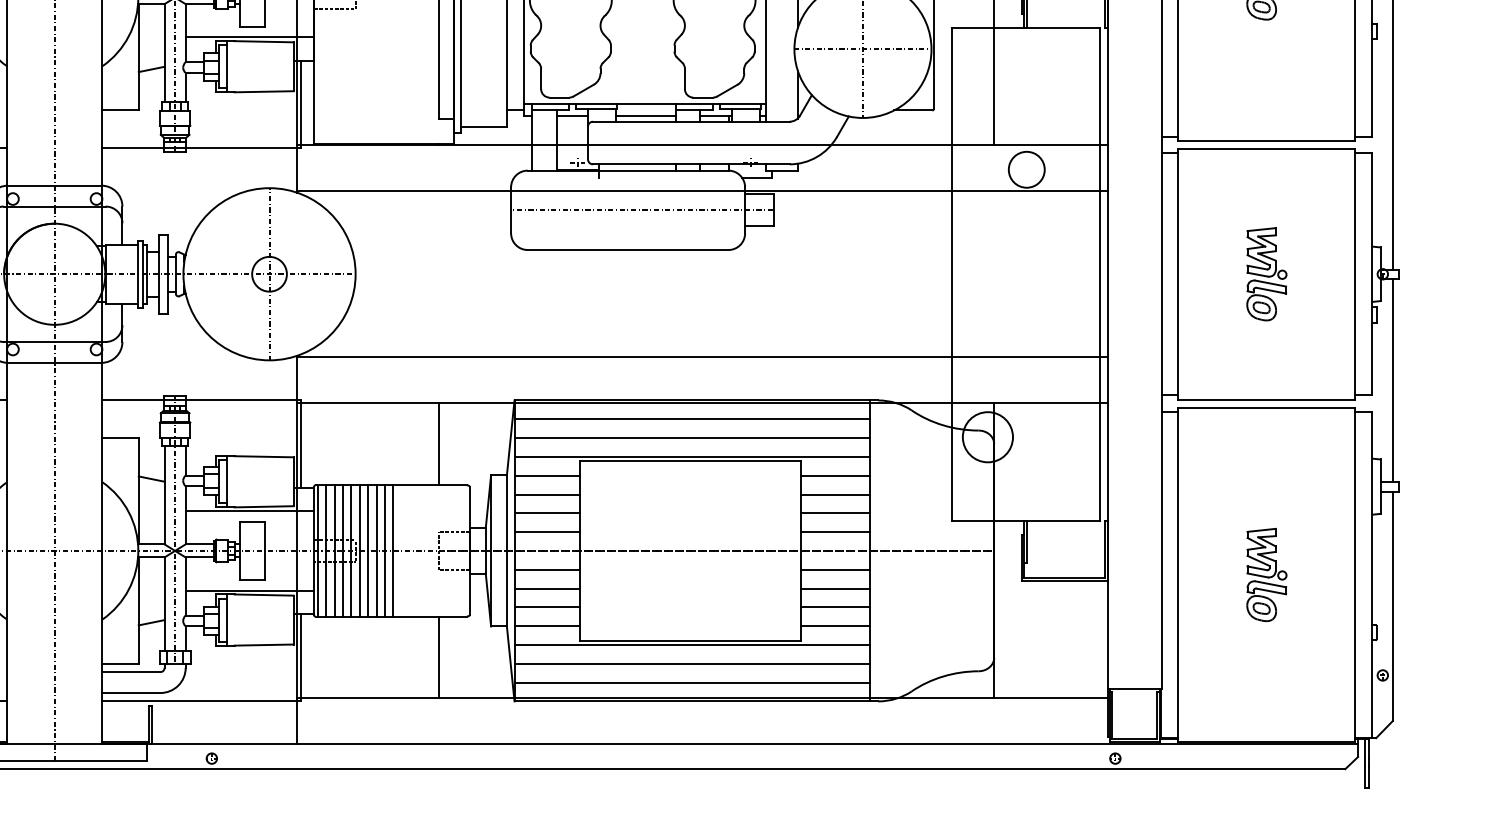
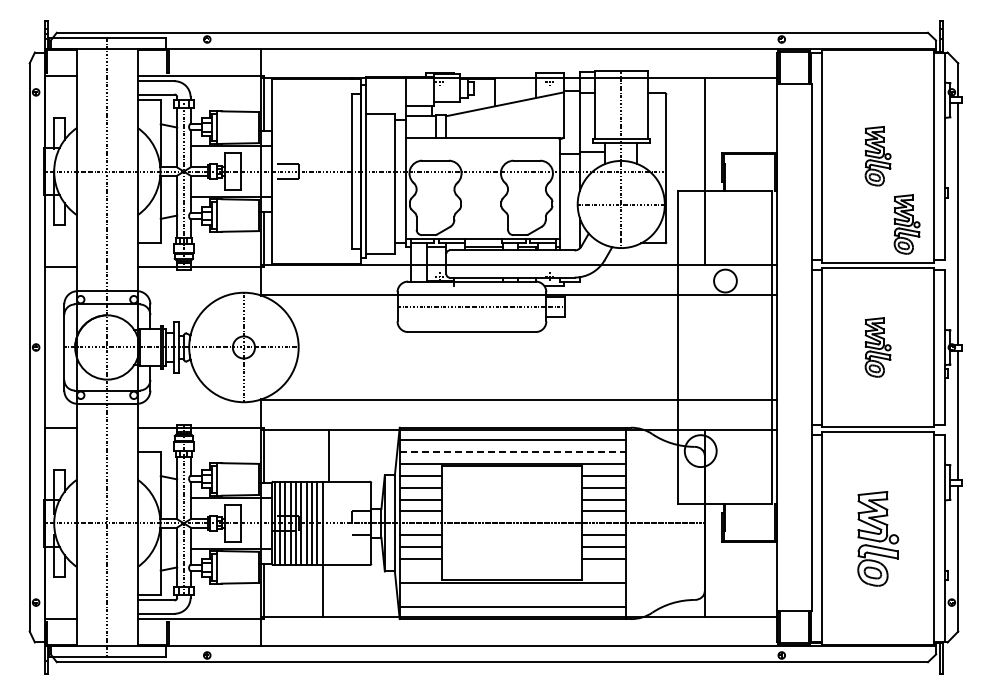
part: (1311, 80) -> (906, 224), added
line: (693, 437) -> (513, 451), solid -> dashed
line: (438, 444) -> (328, 455), moved
part: (1265, 574) -> (877, 538), size x1.6
line: (547, 626) -> (420, 571), removed
line: (834, 626) -> (603, 571), removed
line: (438, 657) -> (322, 591), moved
line: (691, 664) -> (512, 595), removed

